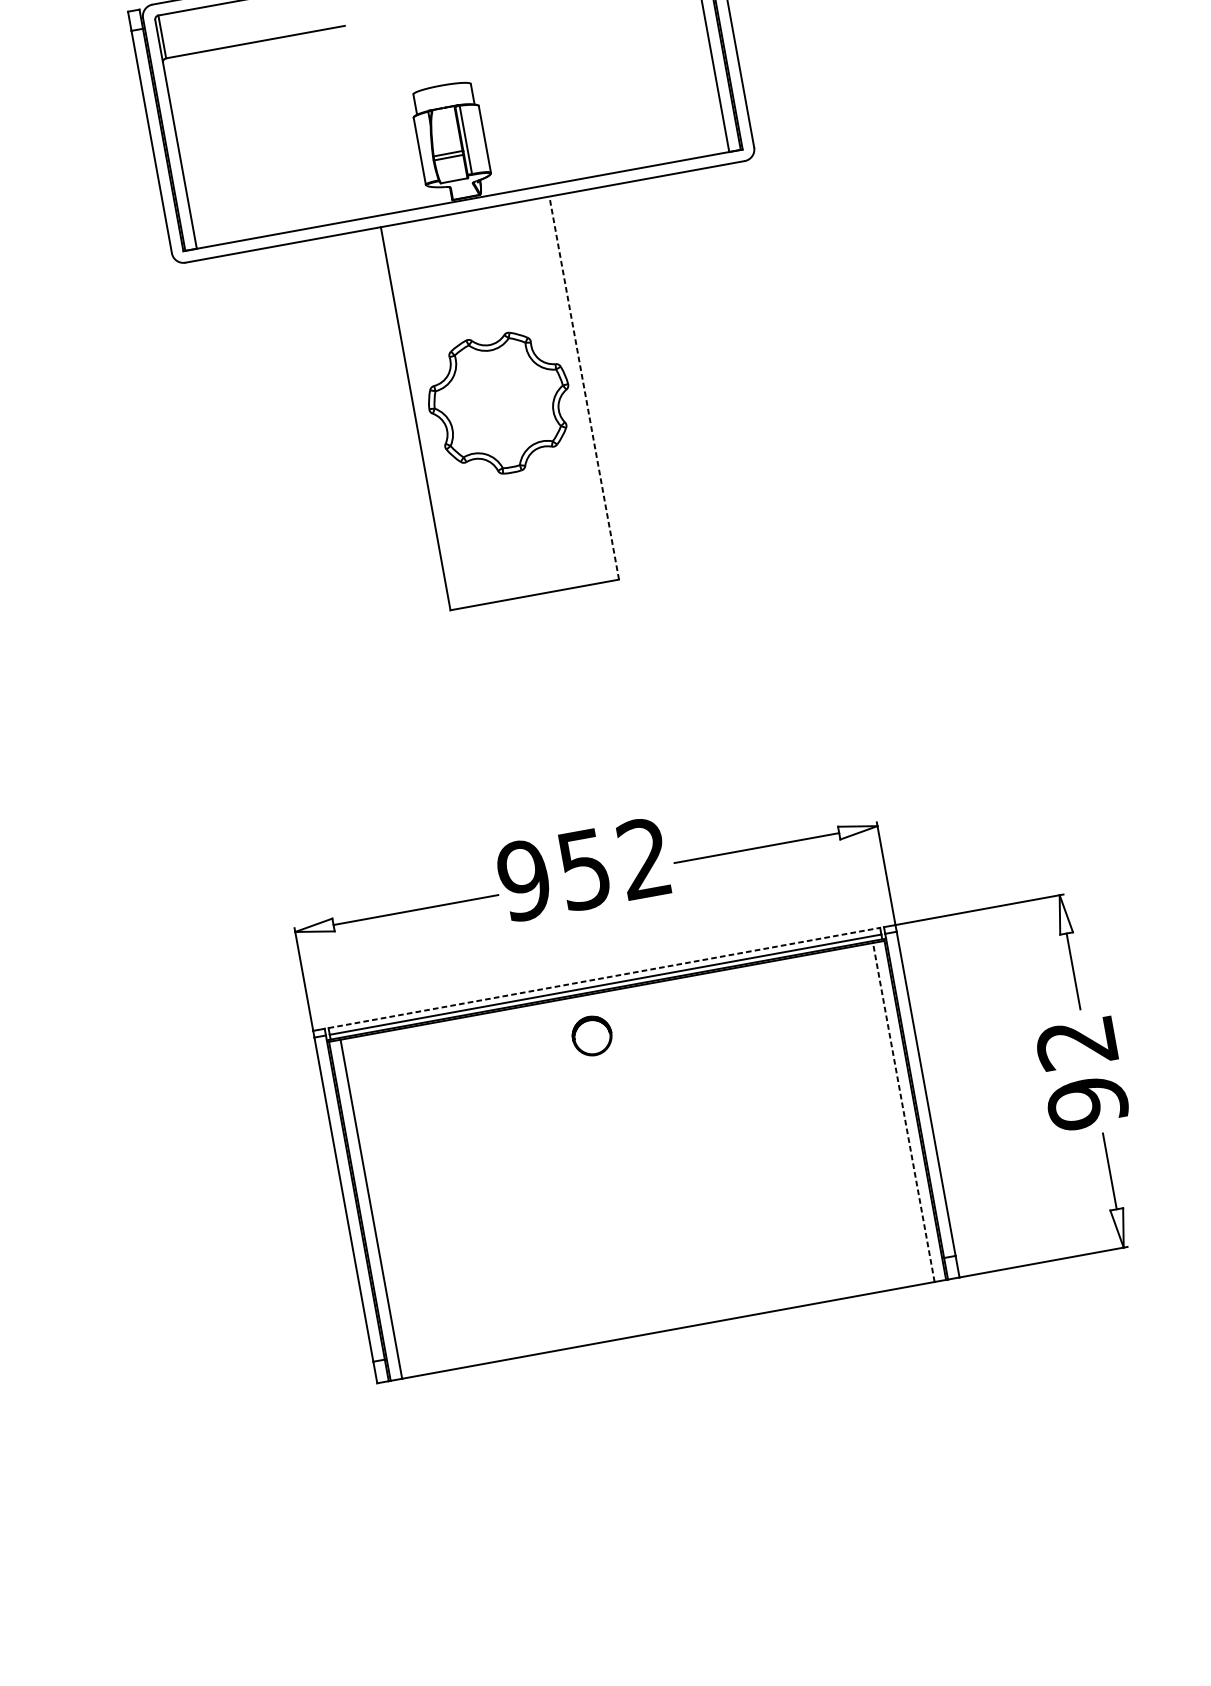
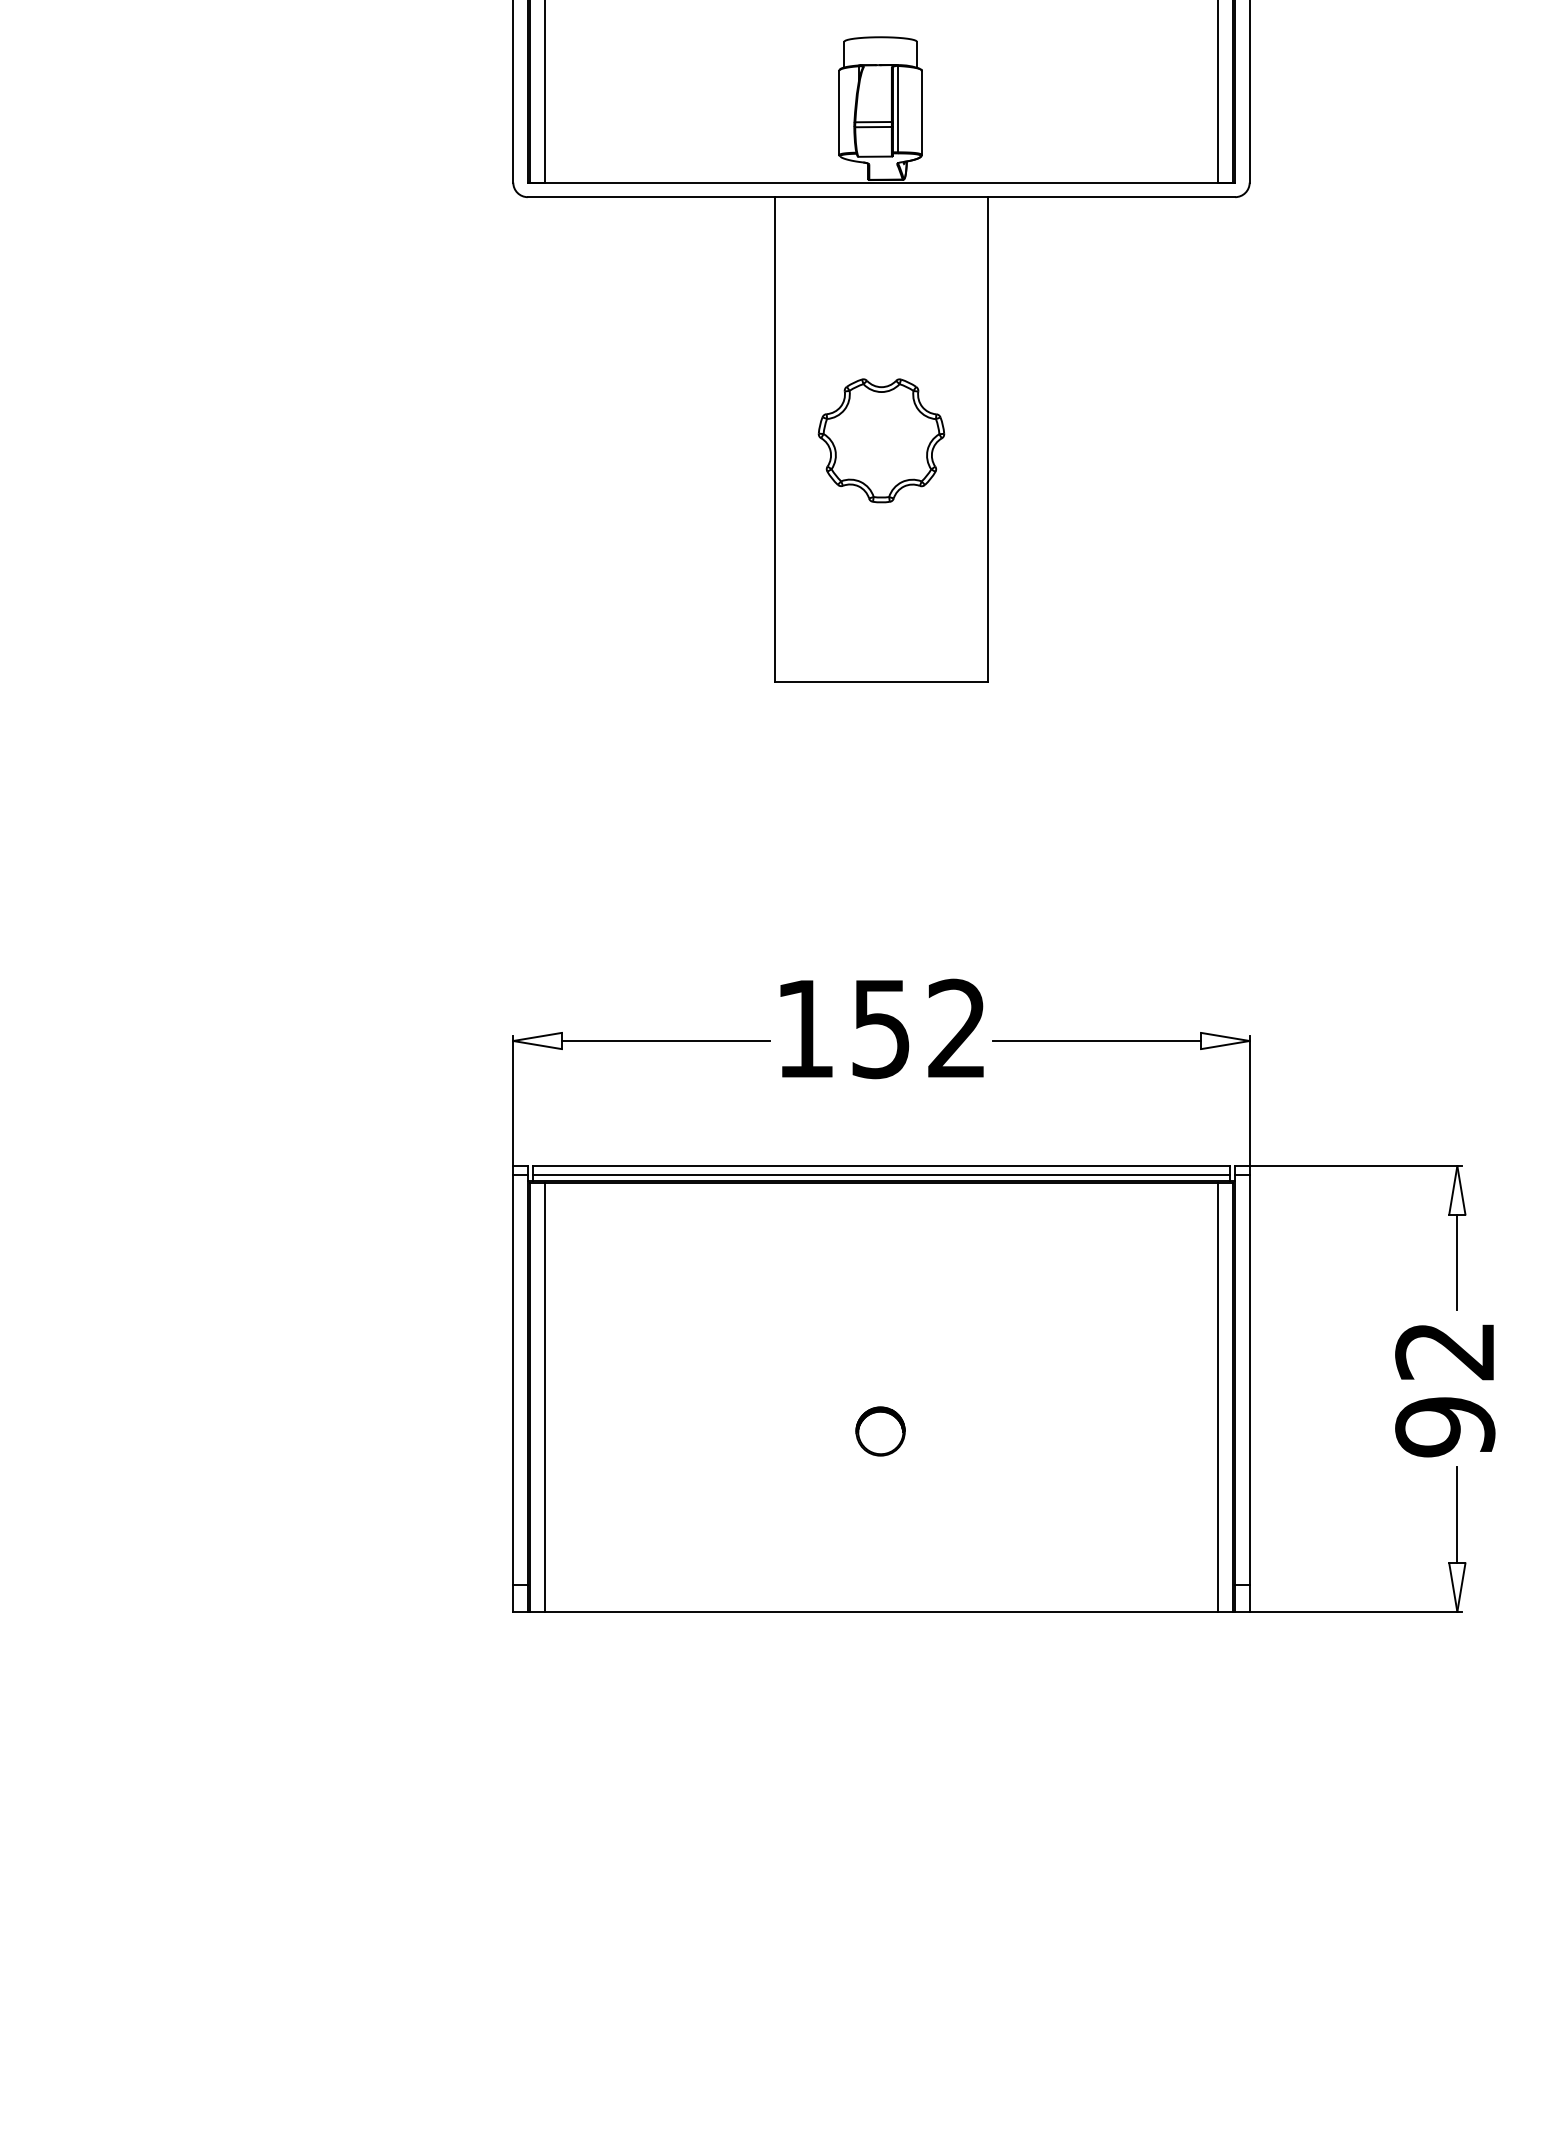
line: (584, 387) -> (988, 438), dashed -> solid
part: (500, 404) -> (881, 440), size x0.71
text: (523, 880) -> (804, 1028), 952 -> 152
line: (604, 978) -> (881, 1166), dashed -> solid
part: (592, 1036) -> (880, 1431), moved
line: (903, 1111) -> (1218, 1396), dashed -> solid

